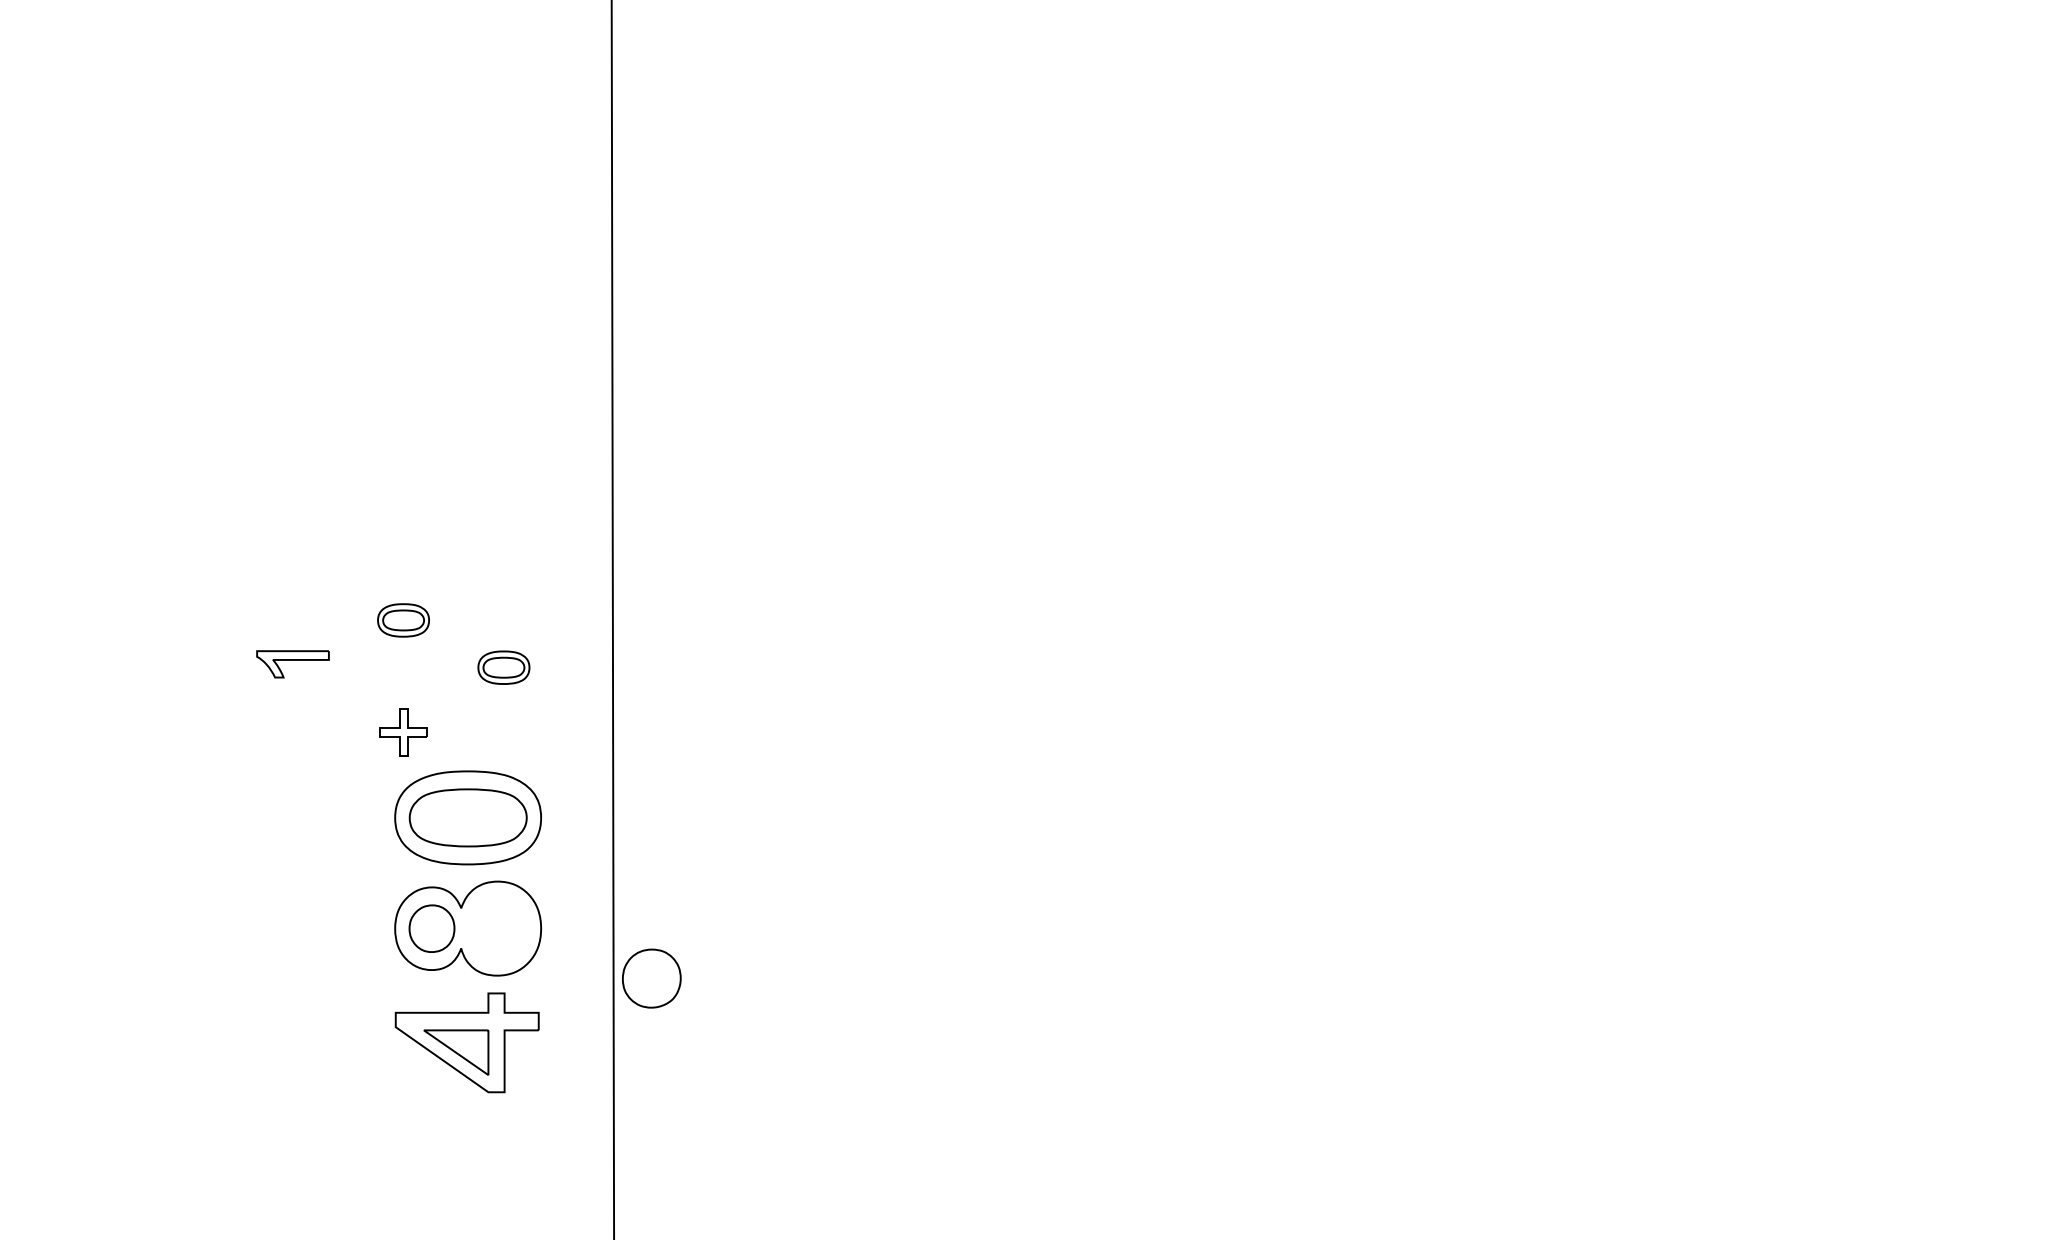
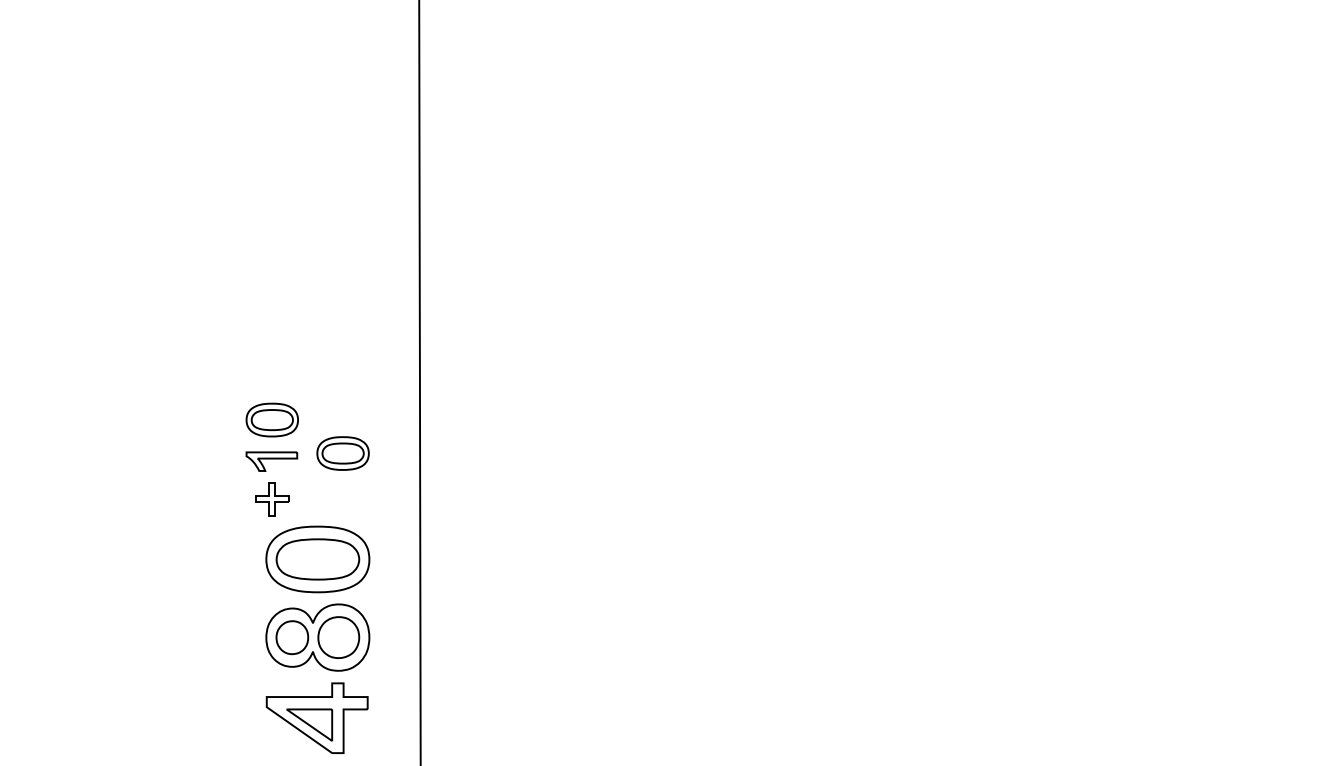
part: (403, 620) -> (272, 420), size x1.43
part: (292, 664) -> (271, 461), moved
part: (503, 667) -> (342, 453), size x1.43
part: (651, 978) -> (338, 637), moved

